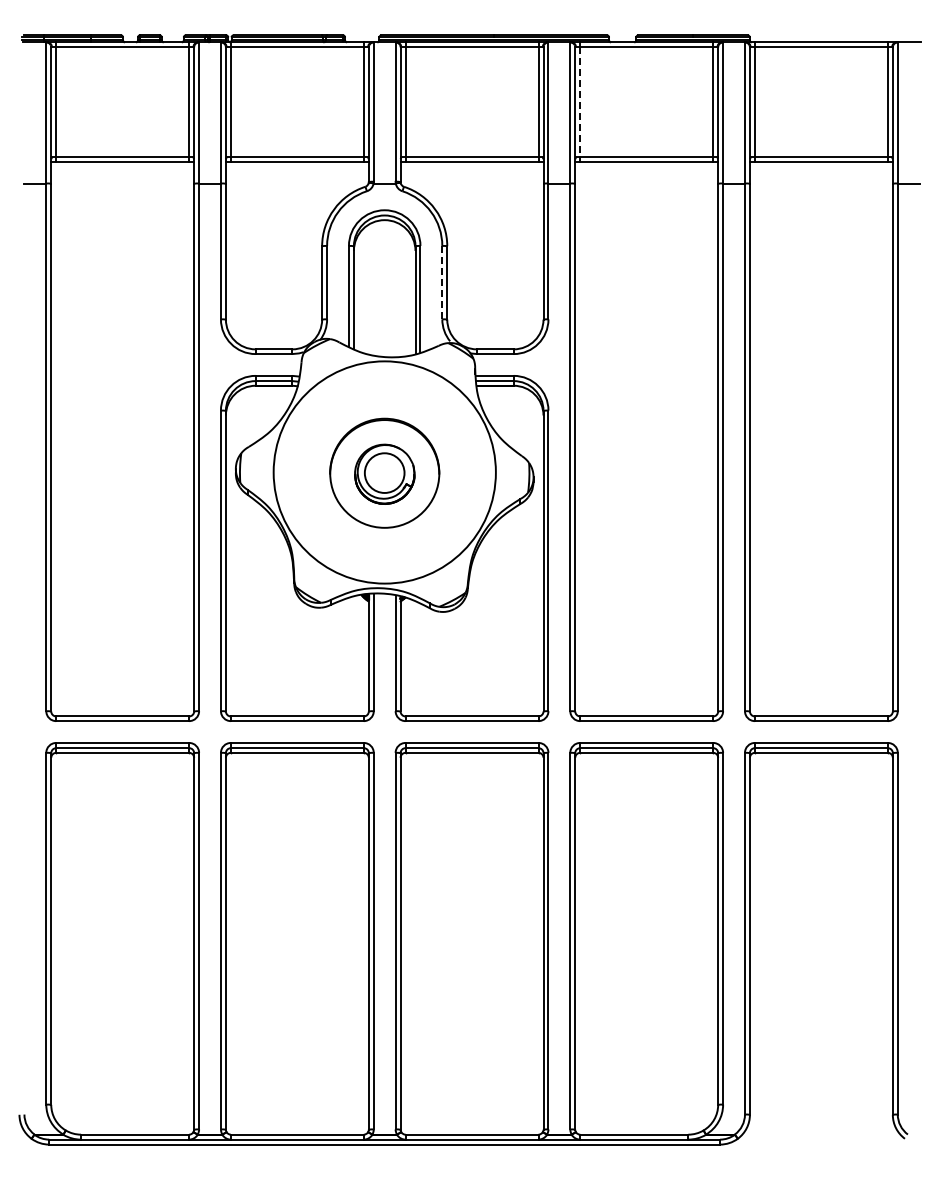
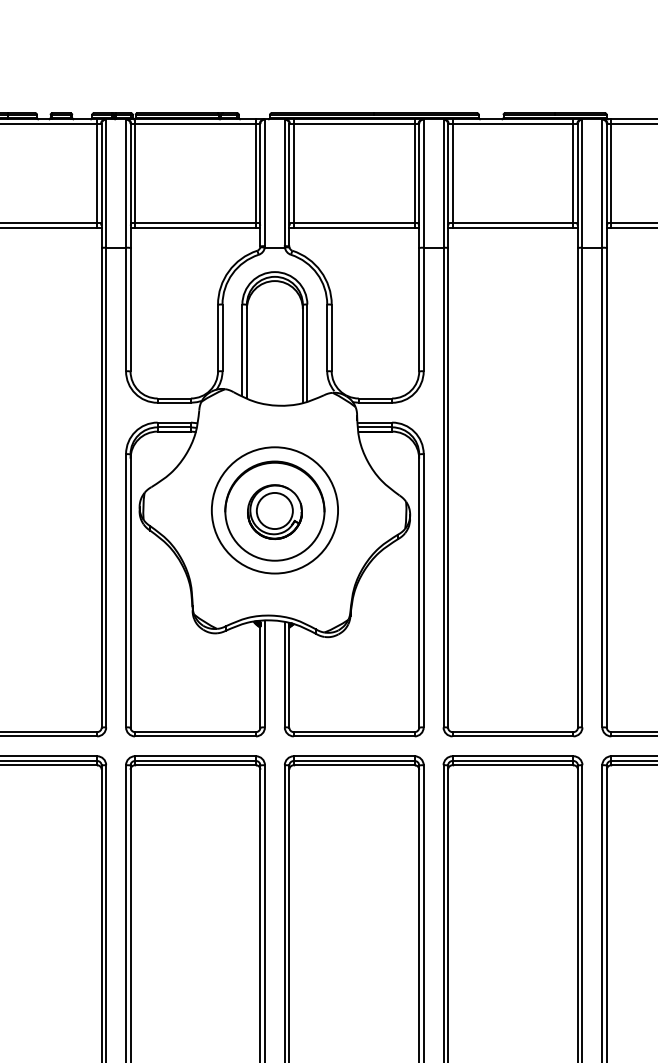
line: (580, 101) -> (452, 173), dashed -> solid
line: (442, 282) -> (327, 337), dashed -> solid
circle: (384, 472) -> (274, 510), size x0.62

